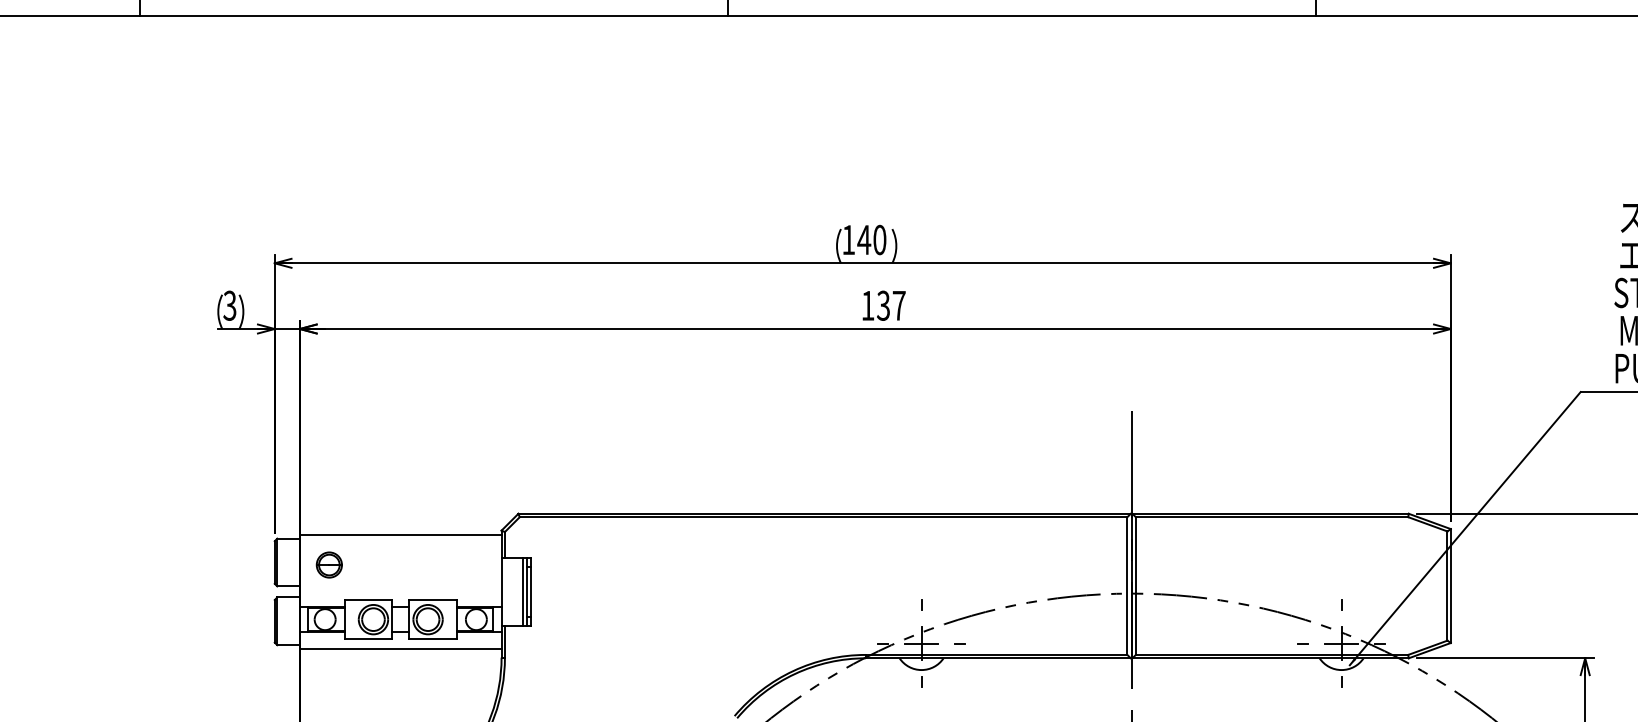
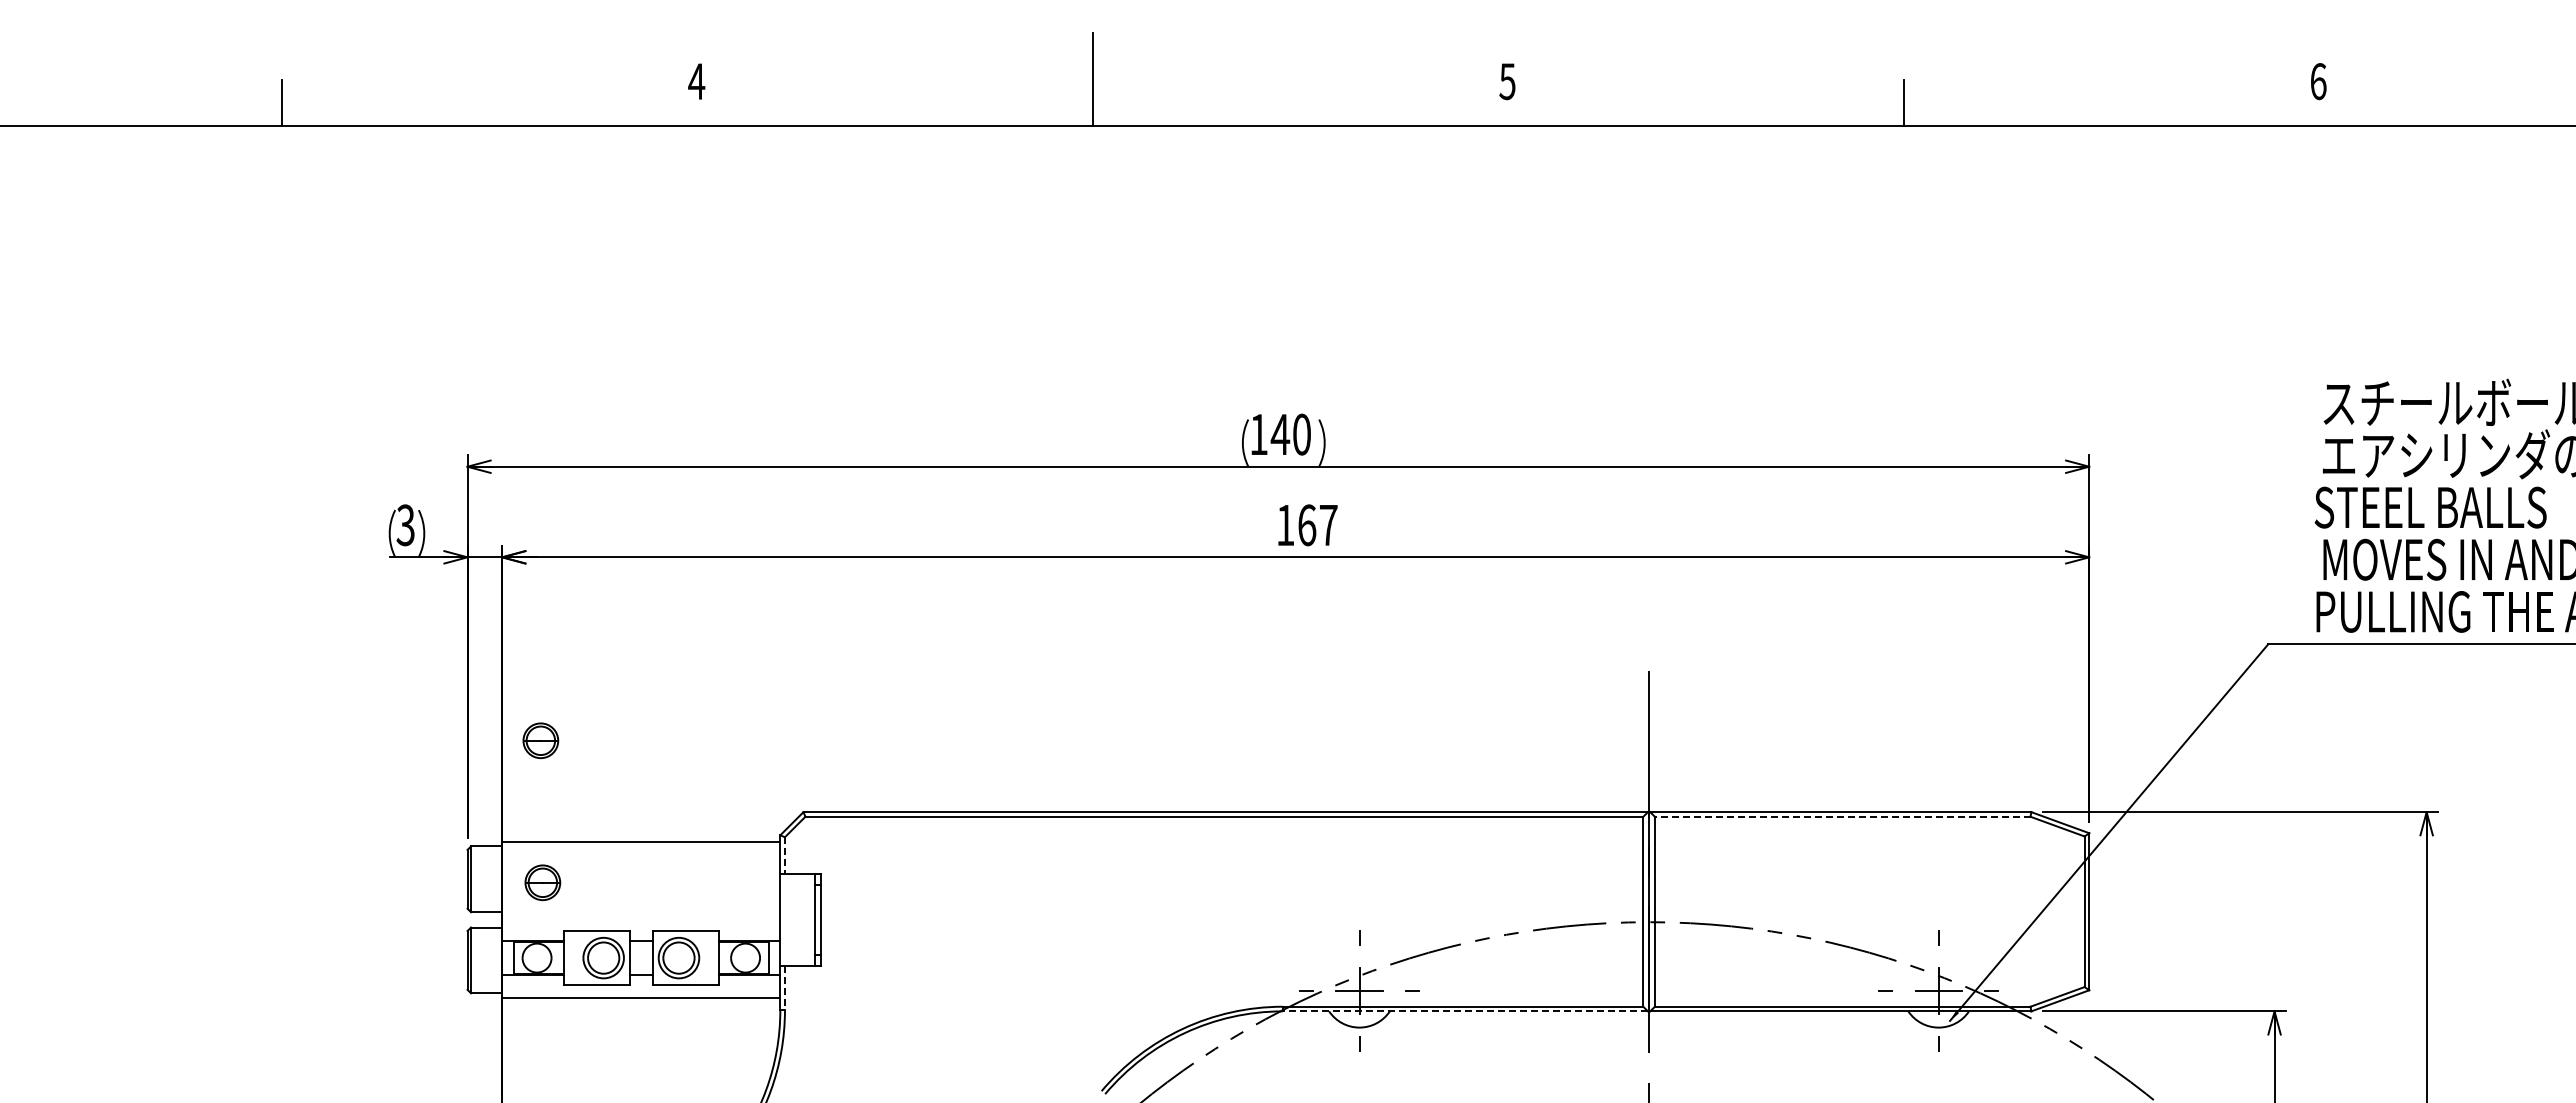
text: (883, 305) -> (1306, 525), 137 -> 167
part: (327, 461) -> (540, 740), added
line: (1271, 516) -> (1842, 816), solid -> dashed
line: (504, 545) -> (784, 855), solid -> dashed
line: (523, 591) -> (810, 919), removed
line: (504, 641) -> (784, 988), solid -> dashed
line: (998, 658) -> (1465, 1011), solid -> dashed

